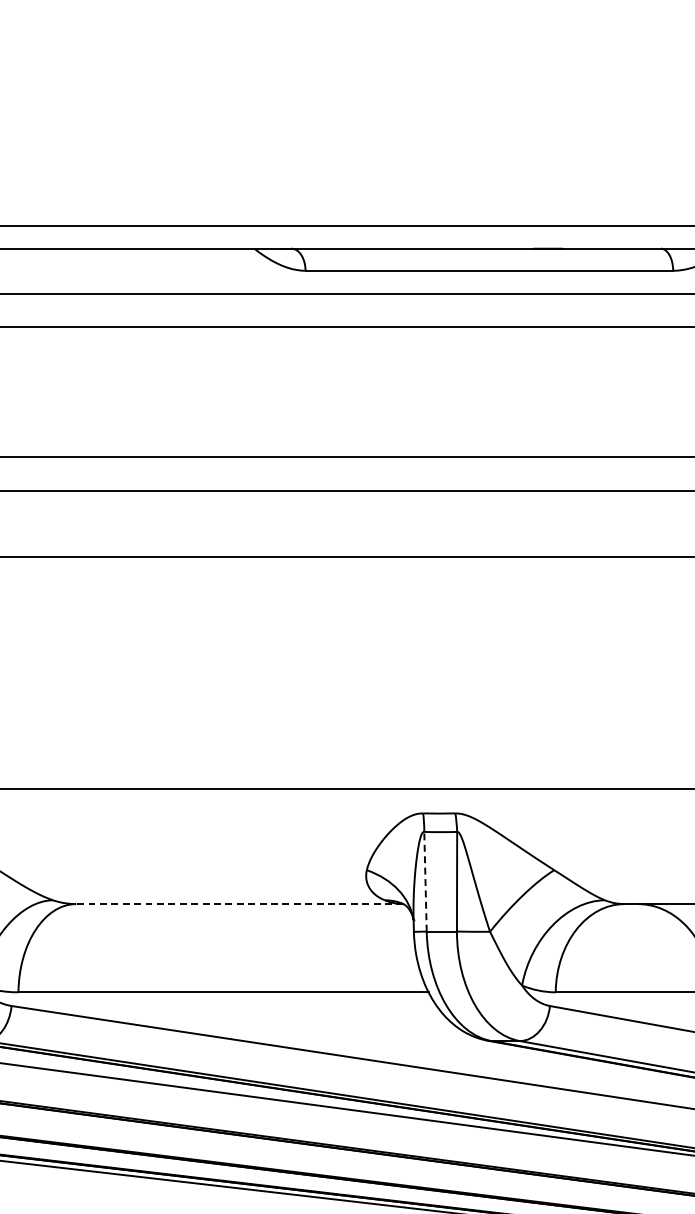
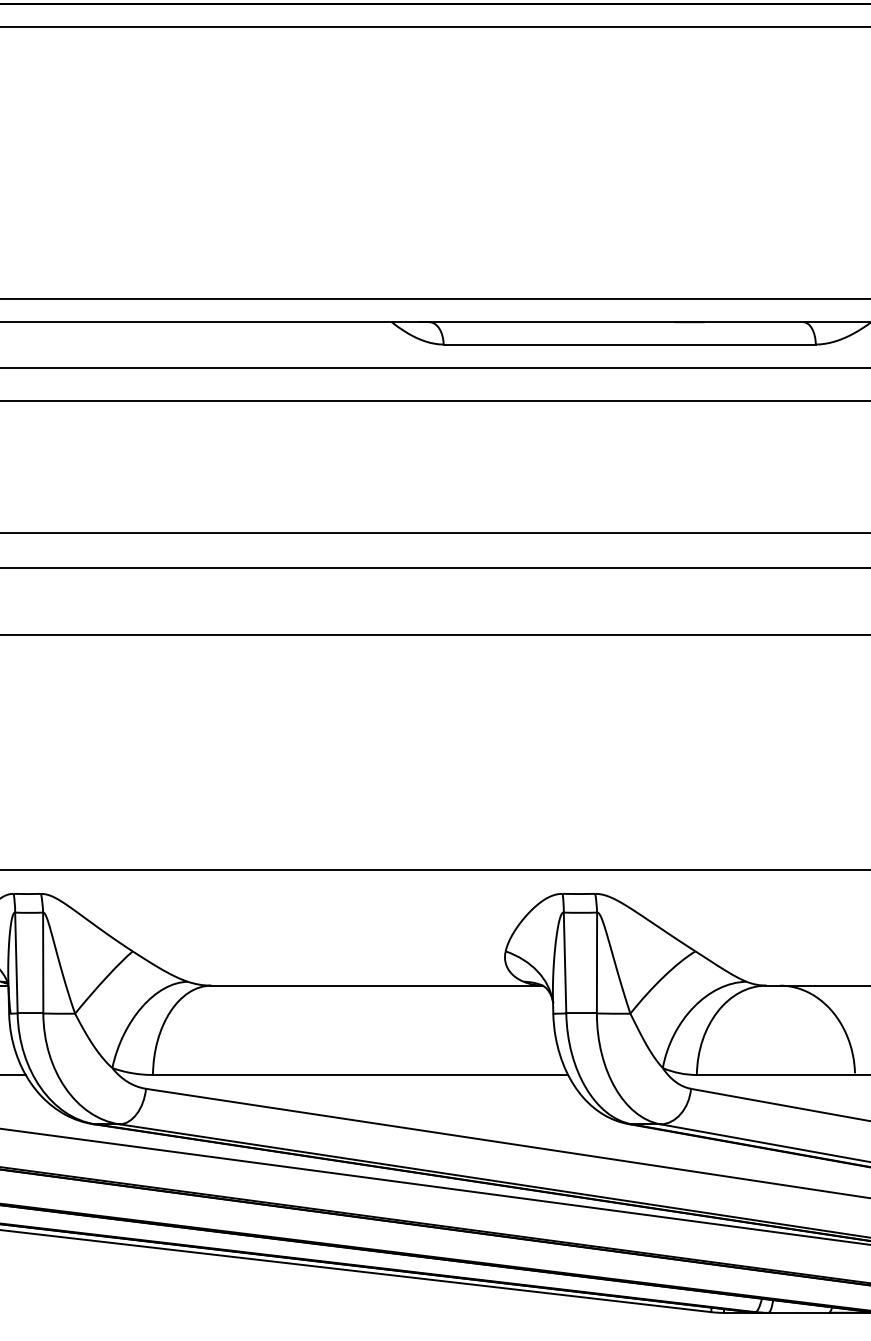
line: (425, 881) -> (565, 962), dashed -> solid
line: (240, 903) -> (377, 985), dashed -> solid

